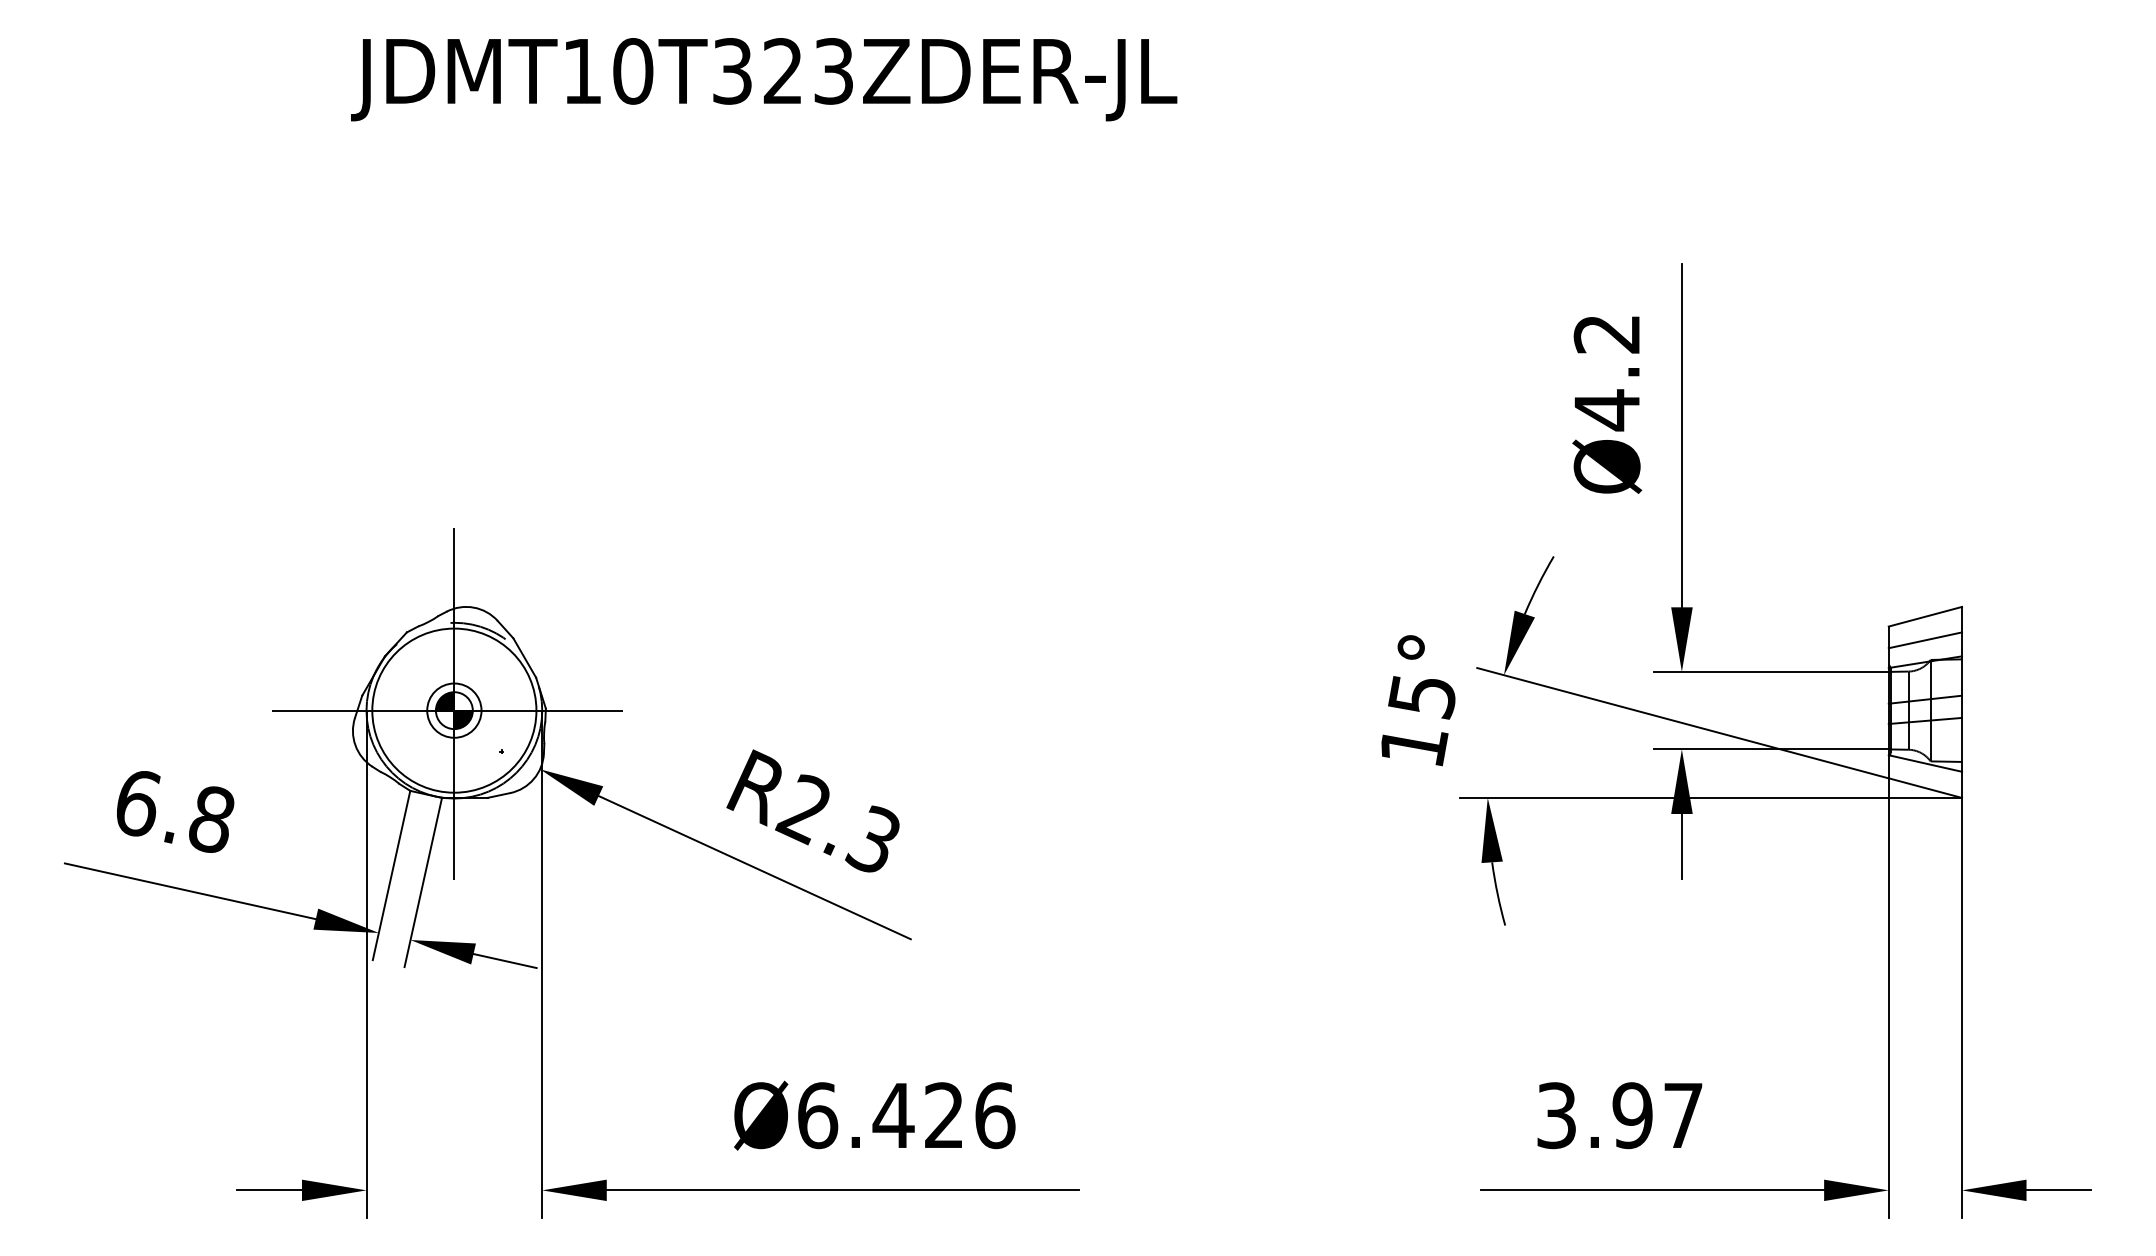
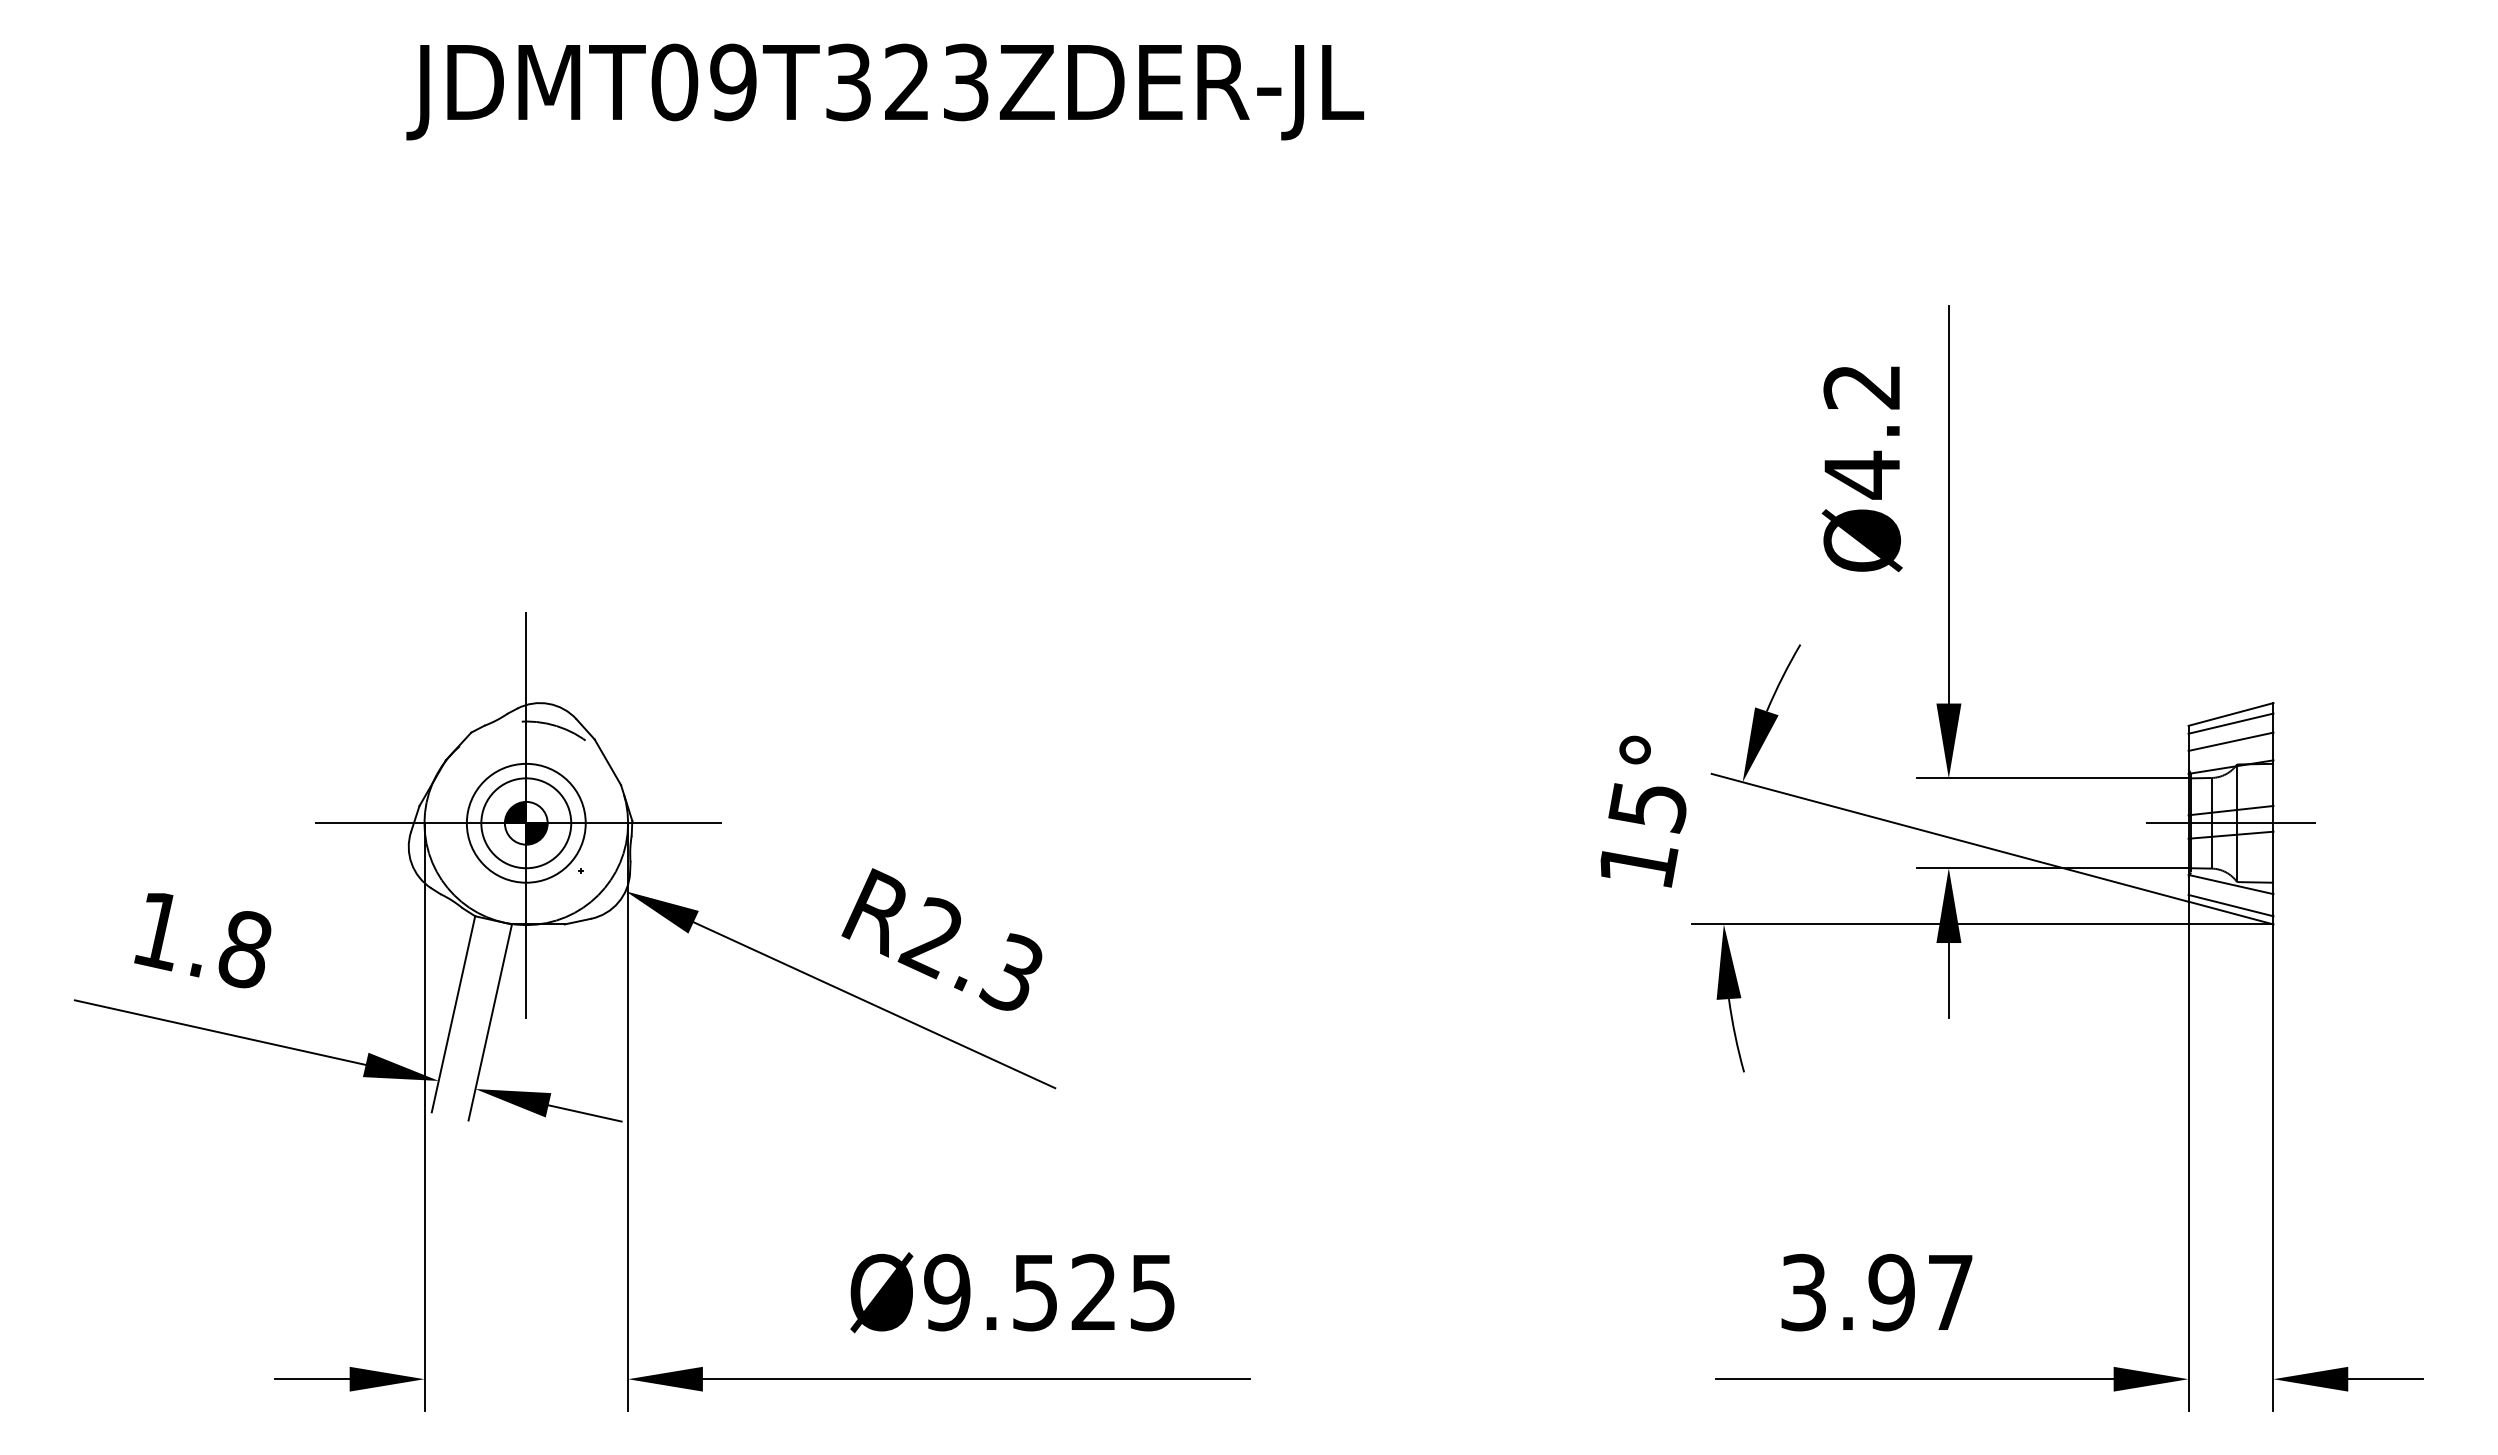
text: (607, 71) -> (703, 82), JDMT10T323ZDER-JL -> JDMT09T323ZDER-JL
line: (1924, 624) -> (2230, 723), added
circle: (453, 709) -> (525, 822), size x0.62
circle: (454, 710) -> (526, 823), size x1.43
line: (1924, 710) -> (2230, 823), added
line: (1924, 781) -> (2230, 905), added
text: (137, 804) -> (159, 932), 6.8 -> 1.8
text: (906, 1115) -> (1050, 1292), Ø6.426 -> Ø9.525

